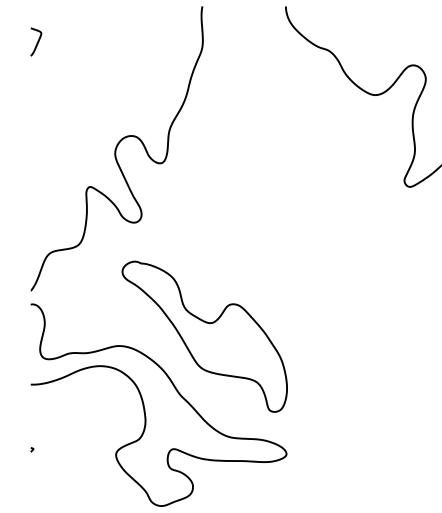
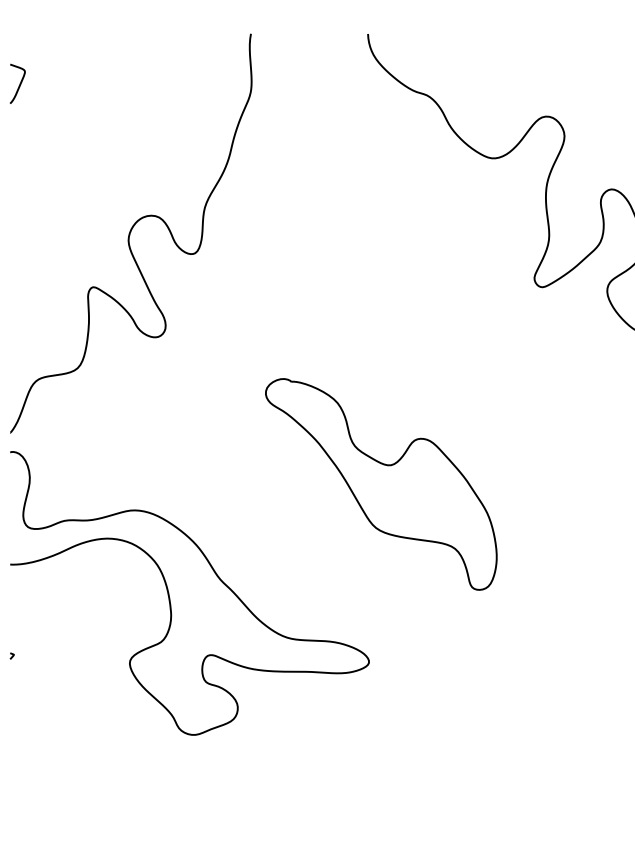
part: (204, 336) -> (381, 484), moved

